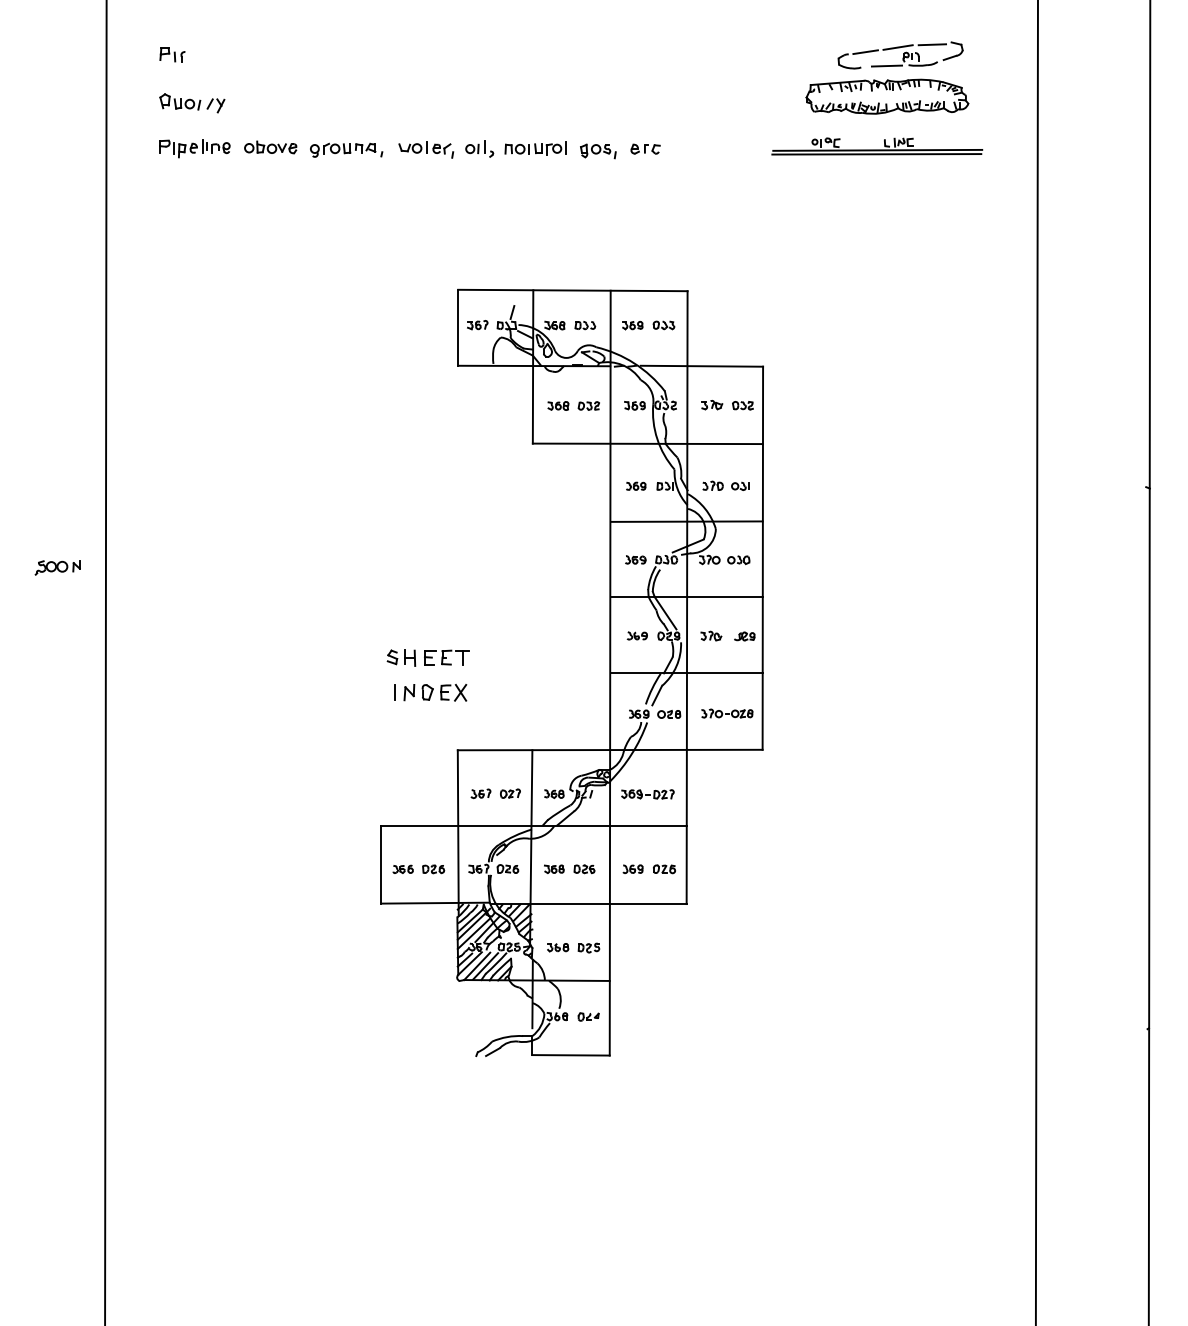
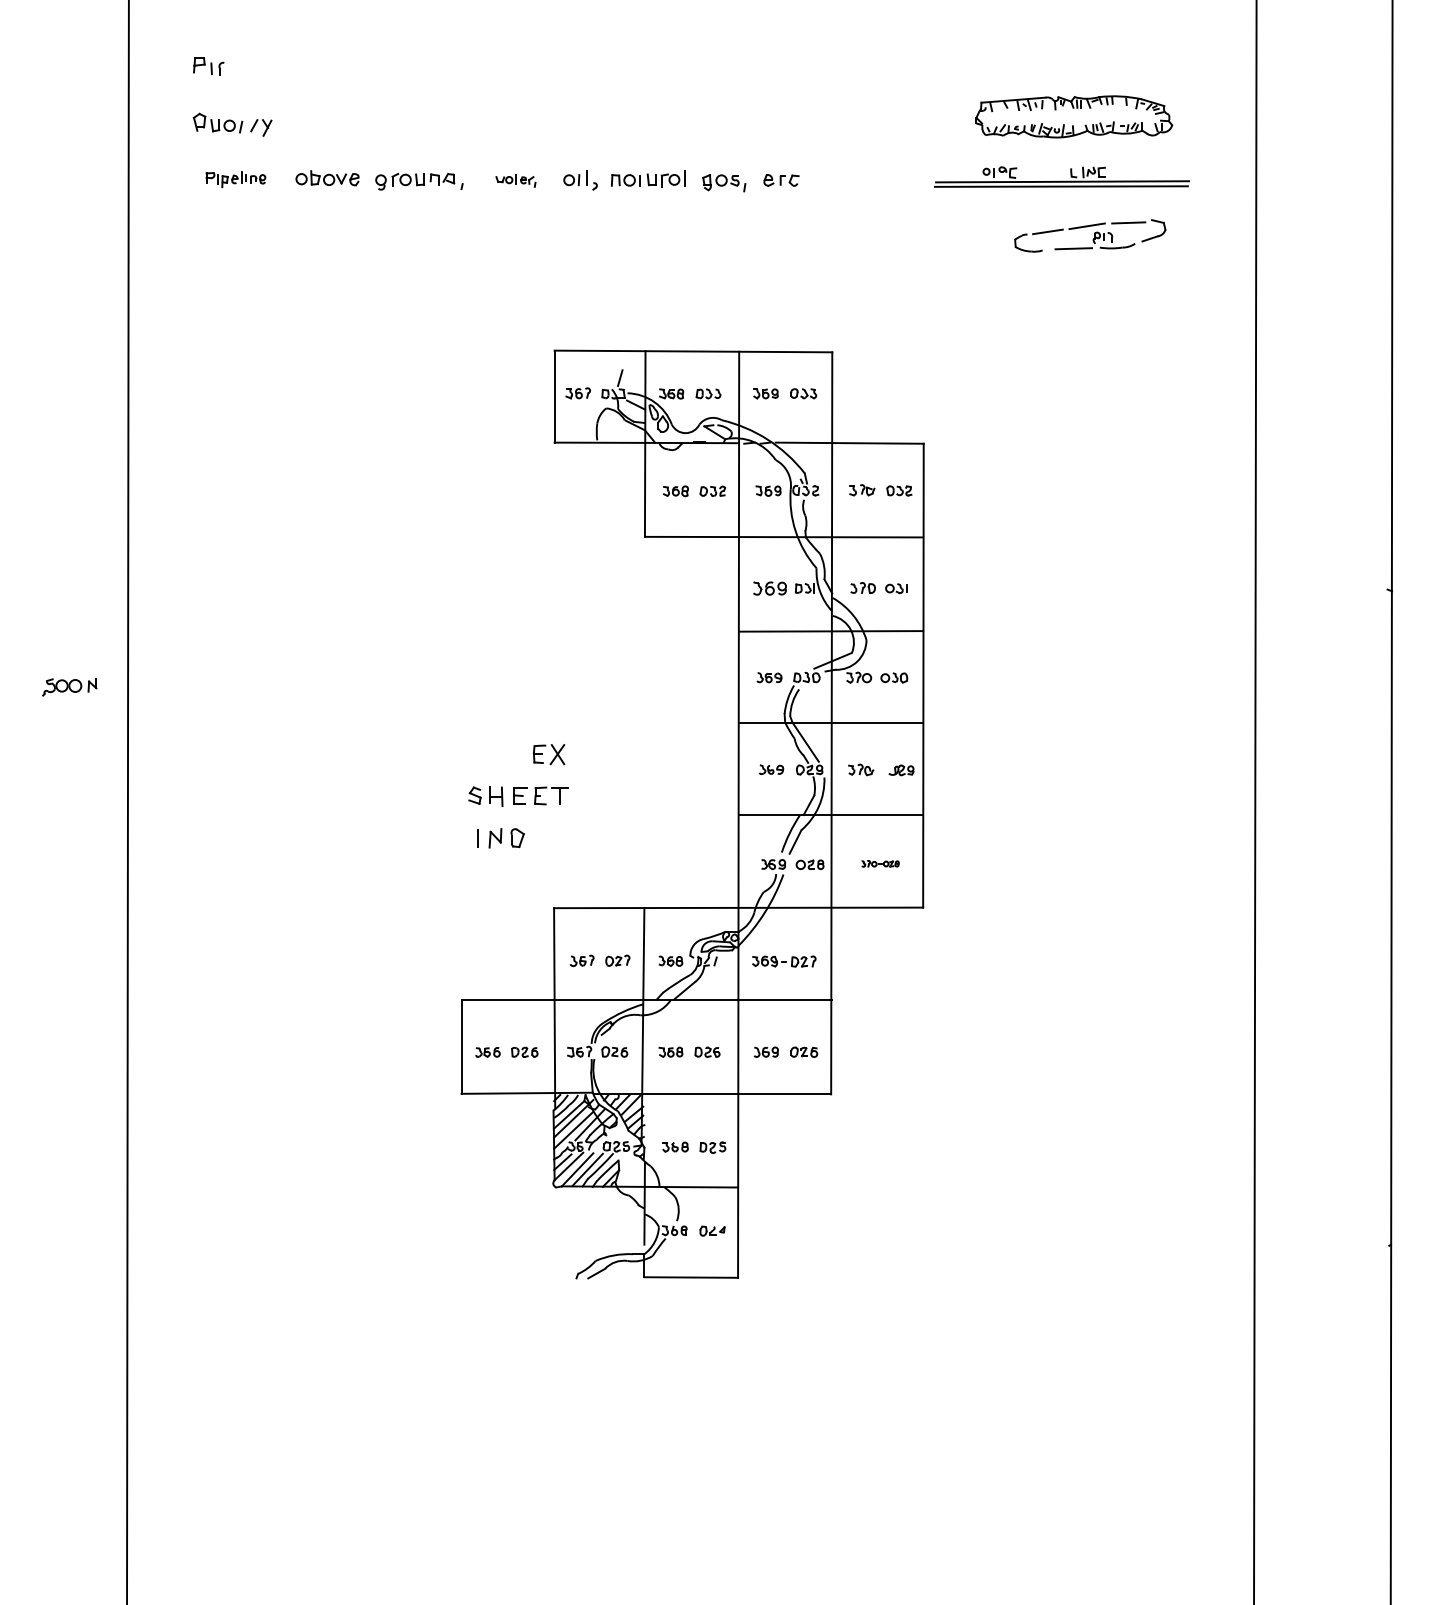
part: (900, 55) -> (1090, 235), moved
part: (194, 148) -> (235, 179), size x0.7
part: (425, 149) -> (515, 180), size x0.6
part: (635, 486) -> (769, 588), size x1.4
part: (454, 692) -> (549, 754), moved
part: (727, 713) -> (880, 863), size x0.6

